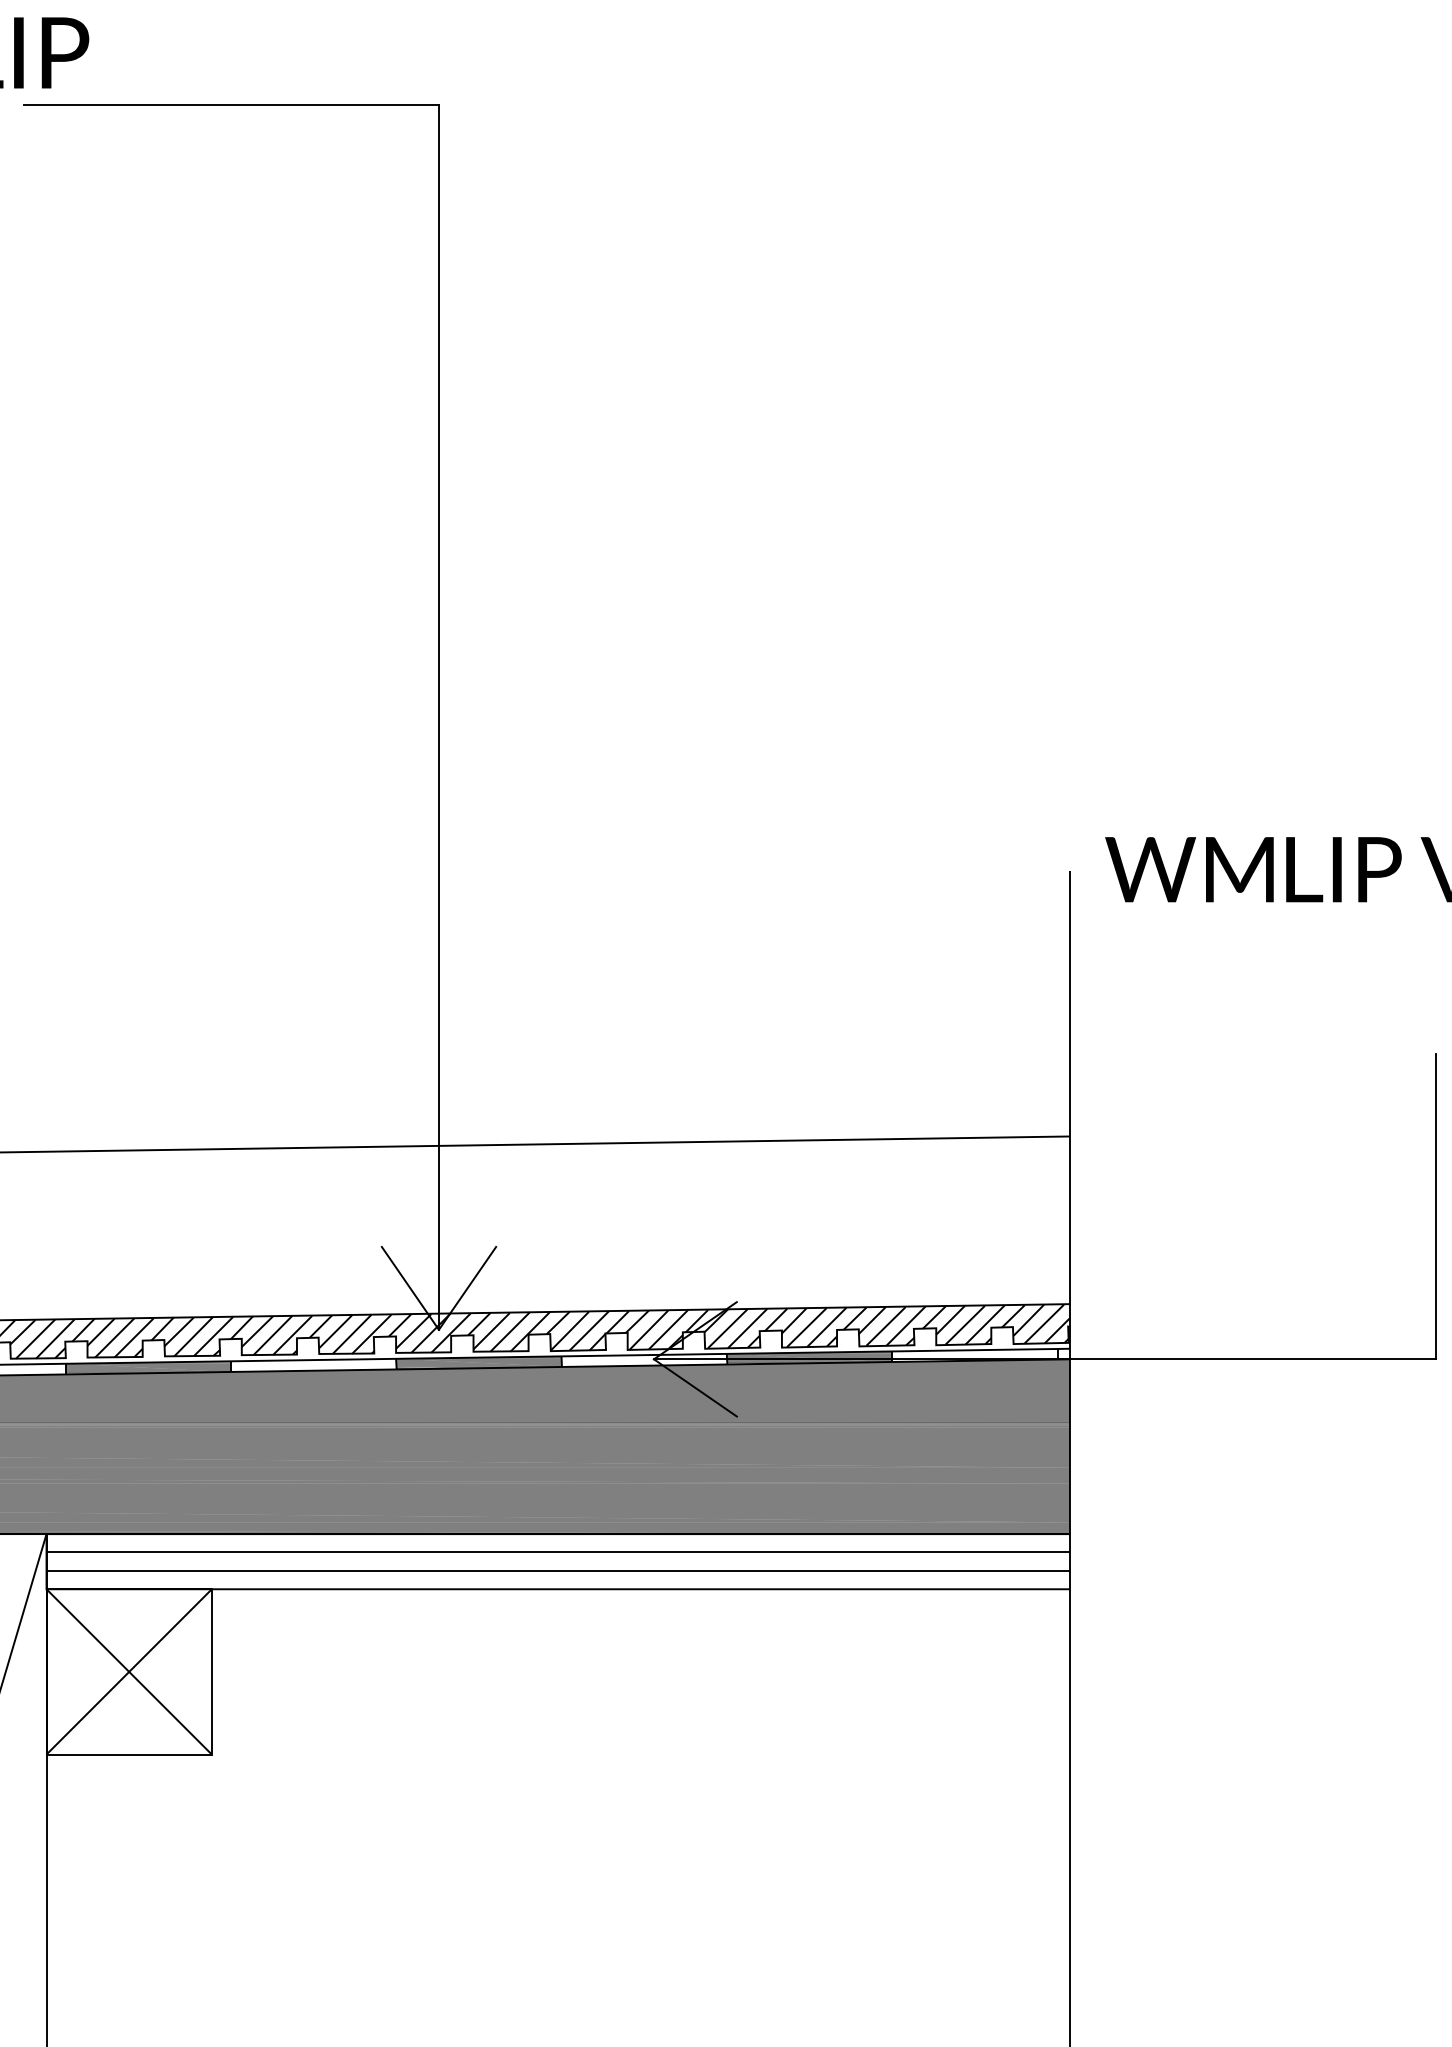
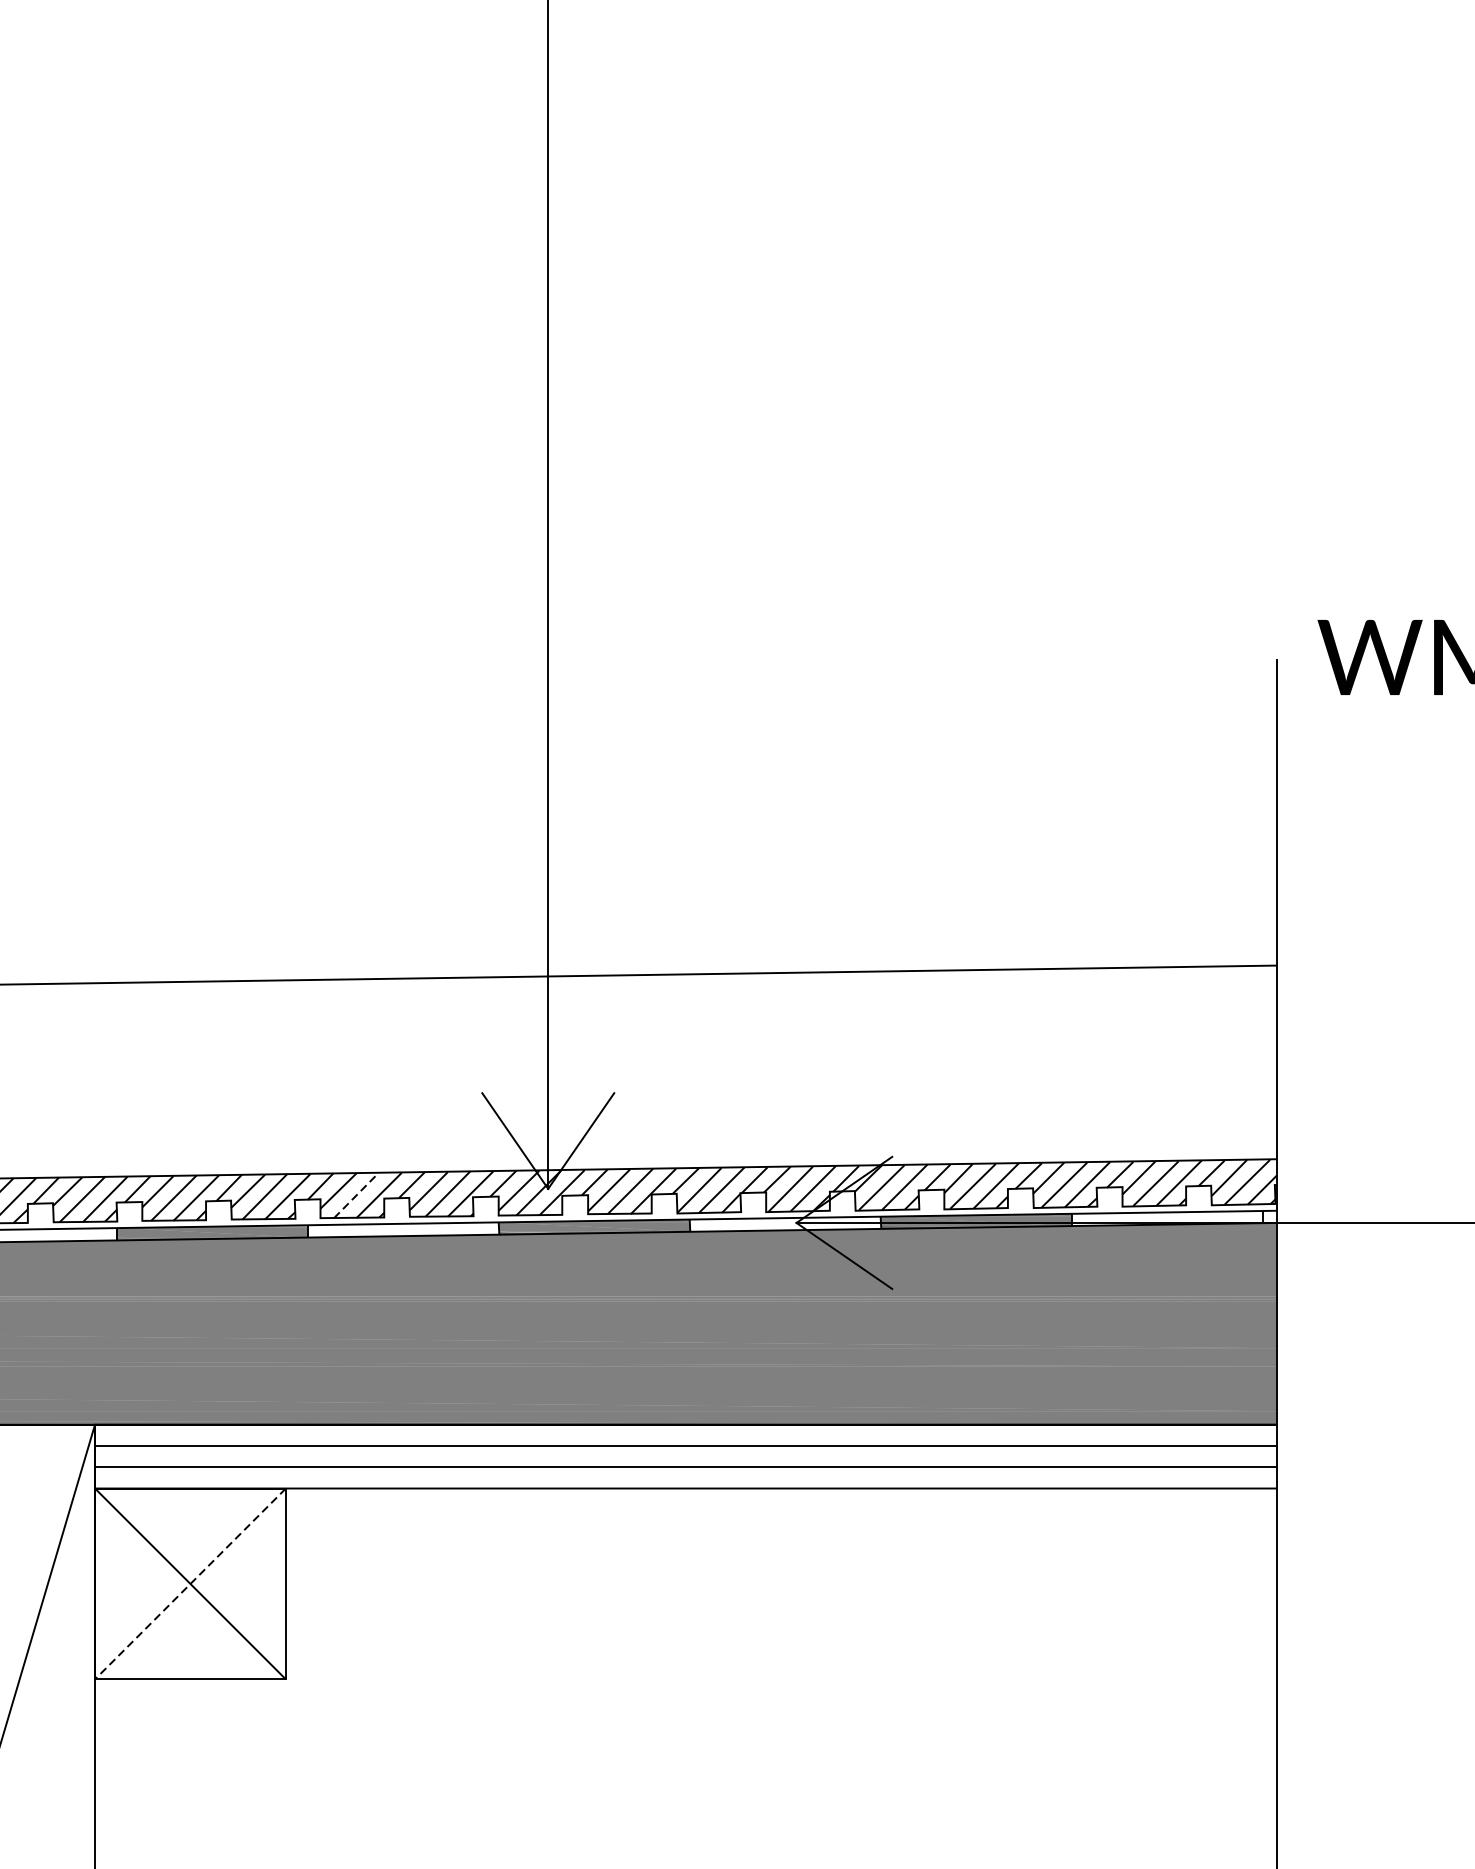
line: (272, 1335) -> (355, 1195), solid -> dashed
line: (129, 1671) -> (190, 1583), solid -> dashed

